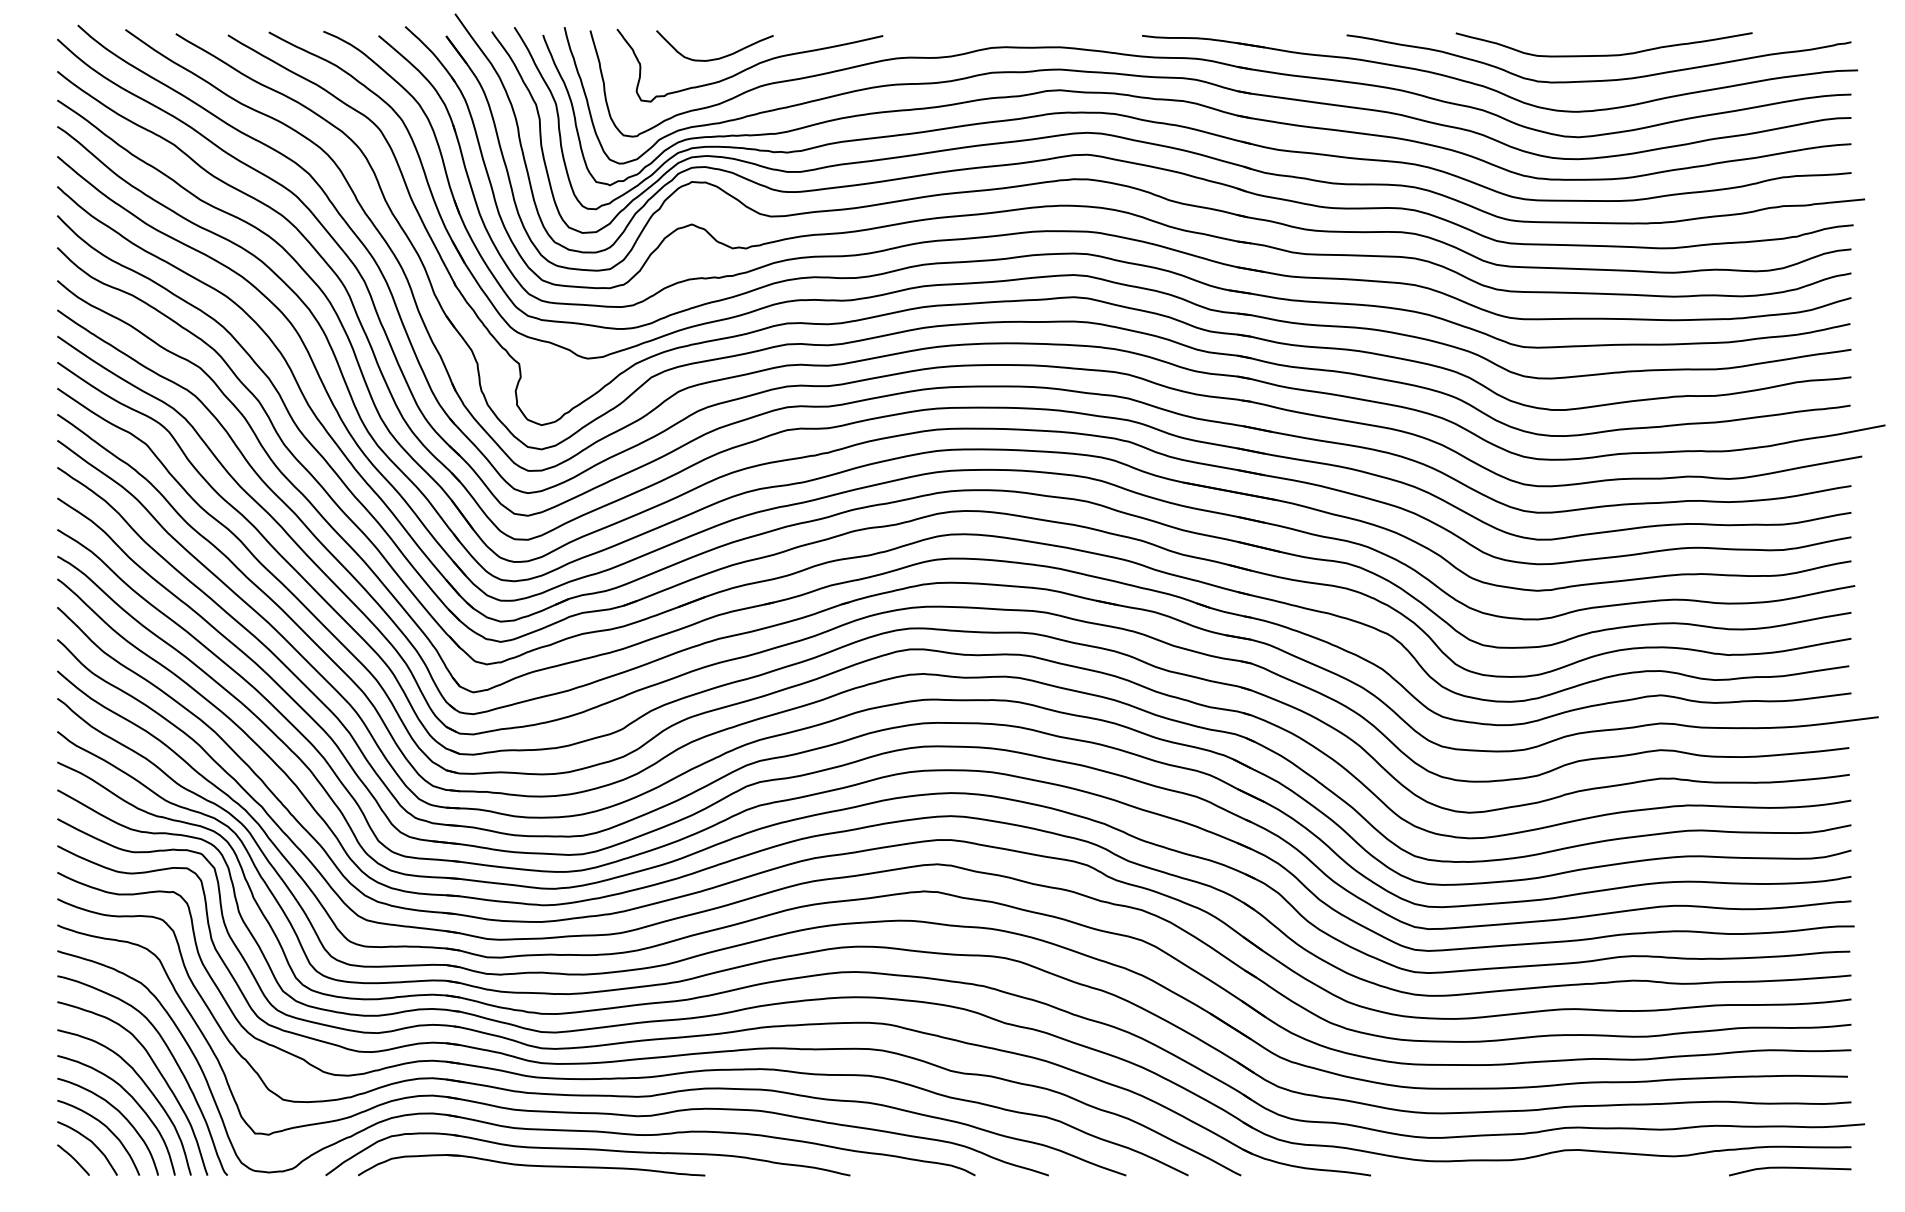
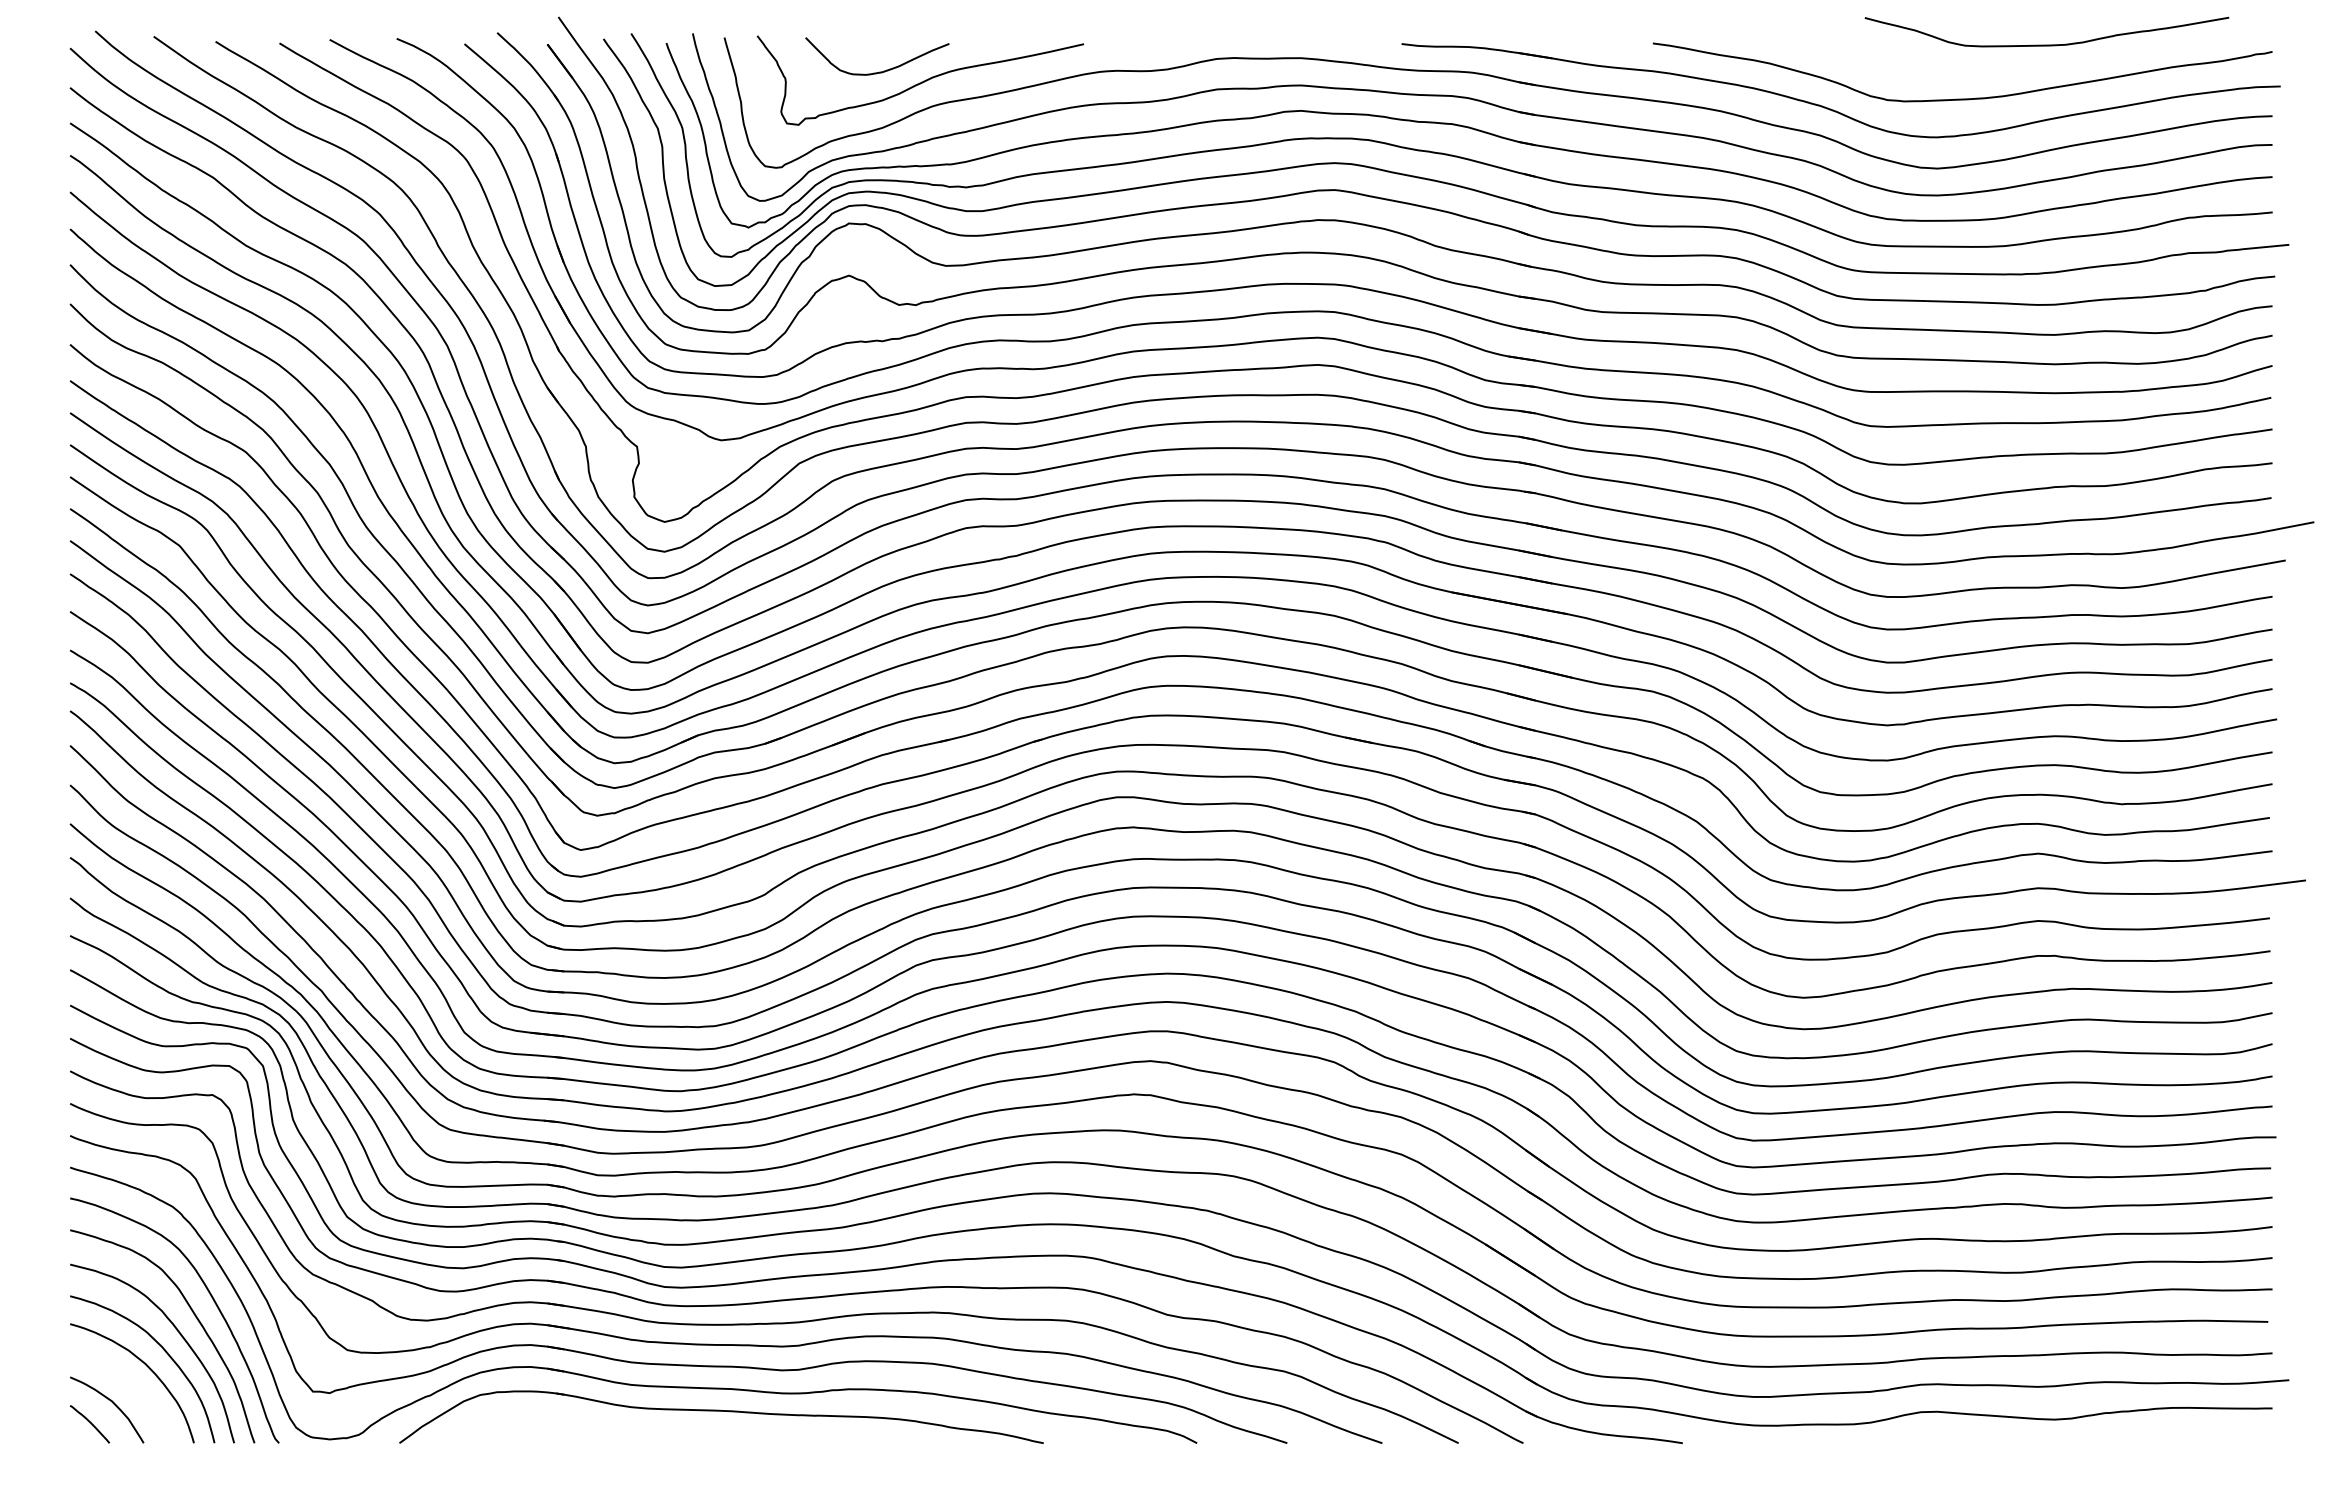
curve: (1603, 54) -> (2046, 44), moved
curve: (107, 1128) -> (131, 1385), removed
part: (531, 1165) -> (652, 1430), removed
curve: (1790, 1168) -> (2197, 1434), removed

